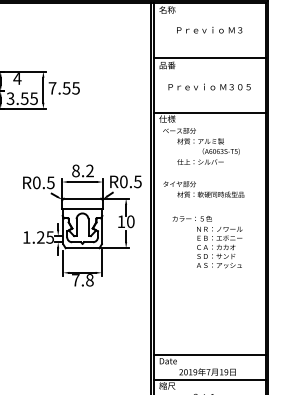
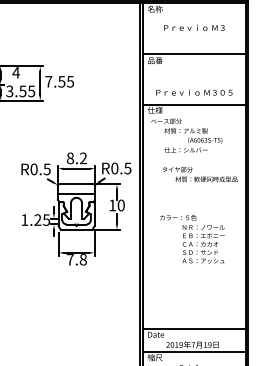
text: (209, 86) -> (194, 92), moved
text: (203, 189) -> (199, 174), moved
text: (207, 242) -> (192, 239), moved

